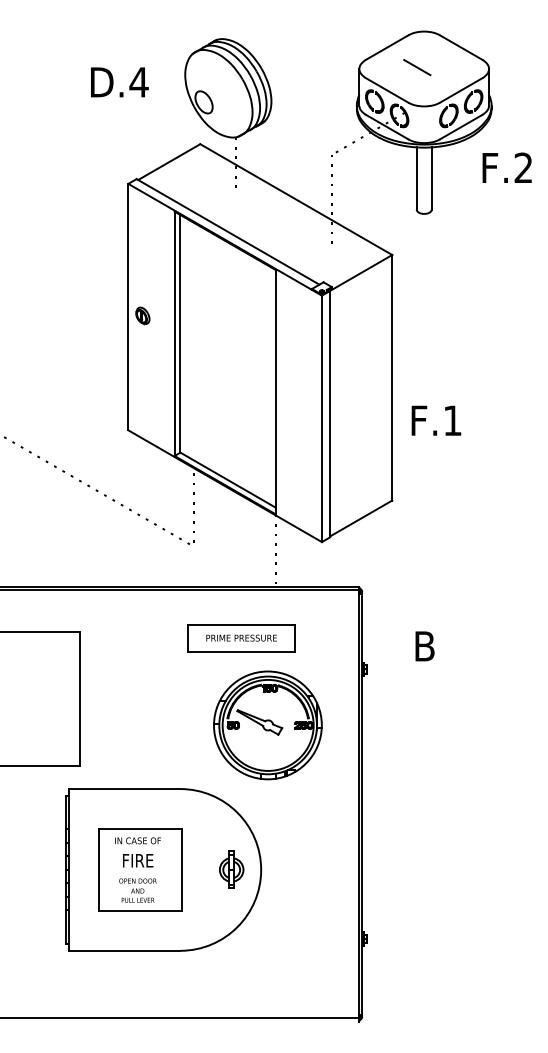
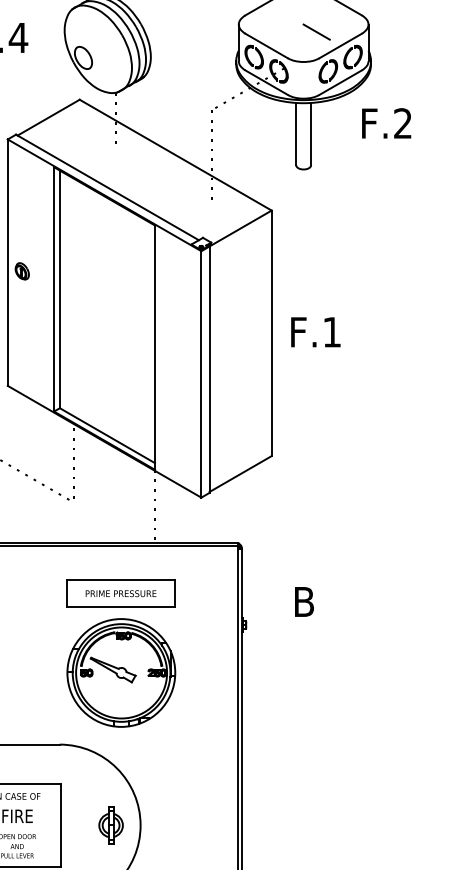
line: (417, 67) -> (316, 32), moved
text: (436, 420) -> (315, 332), moved
part: (267, 725) -> (120, 673), moved

